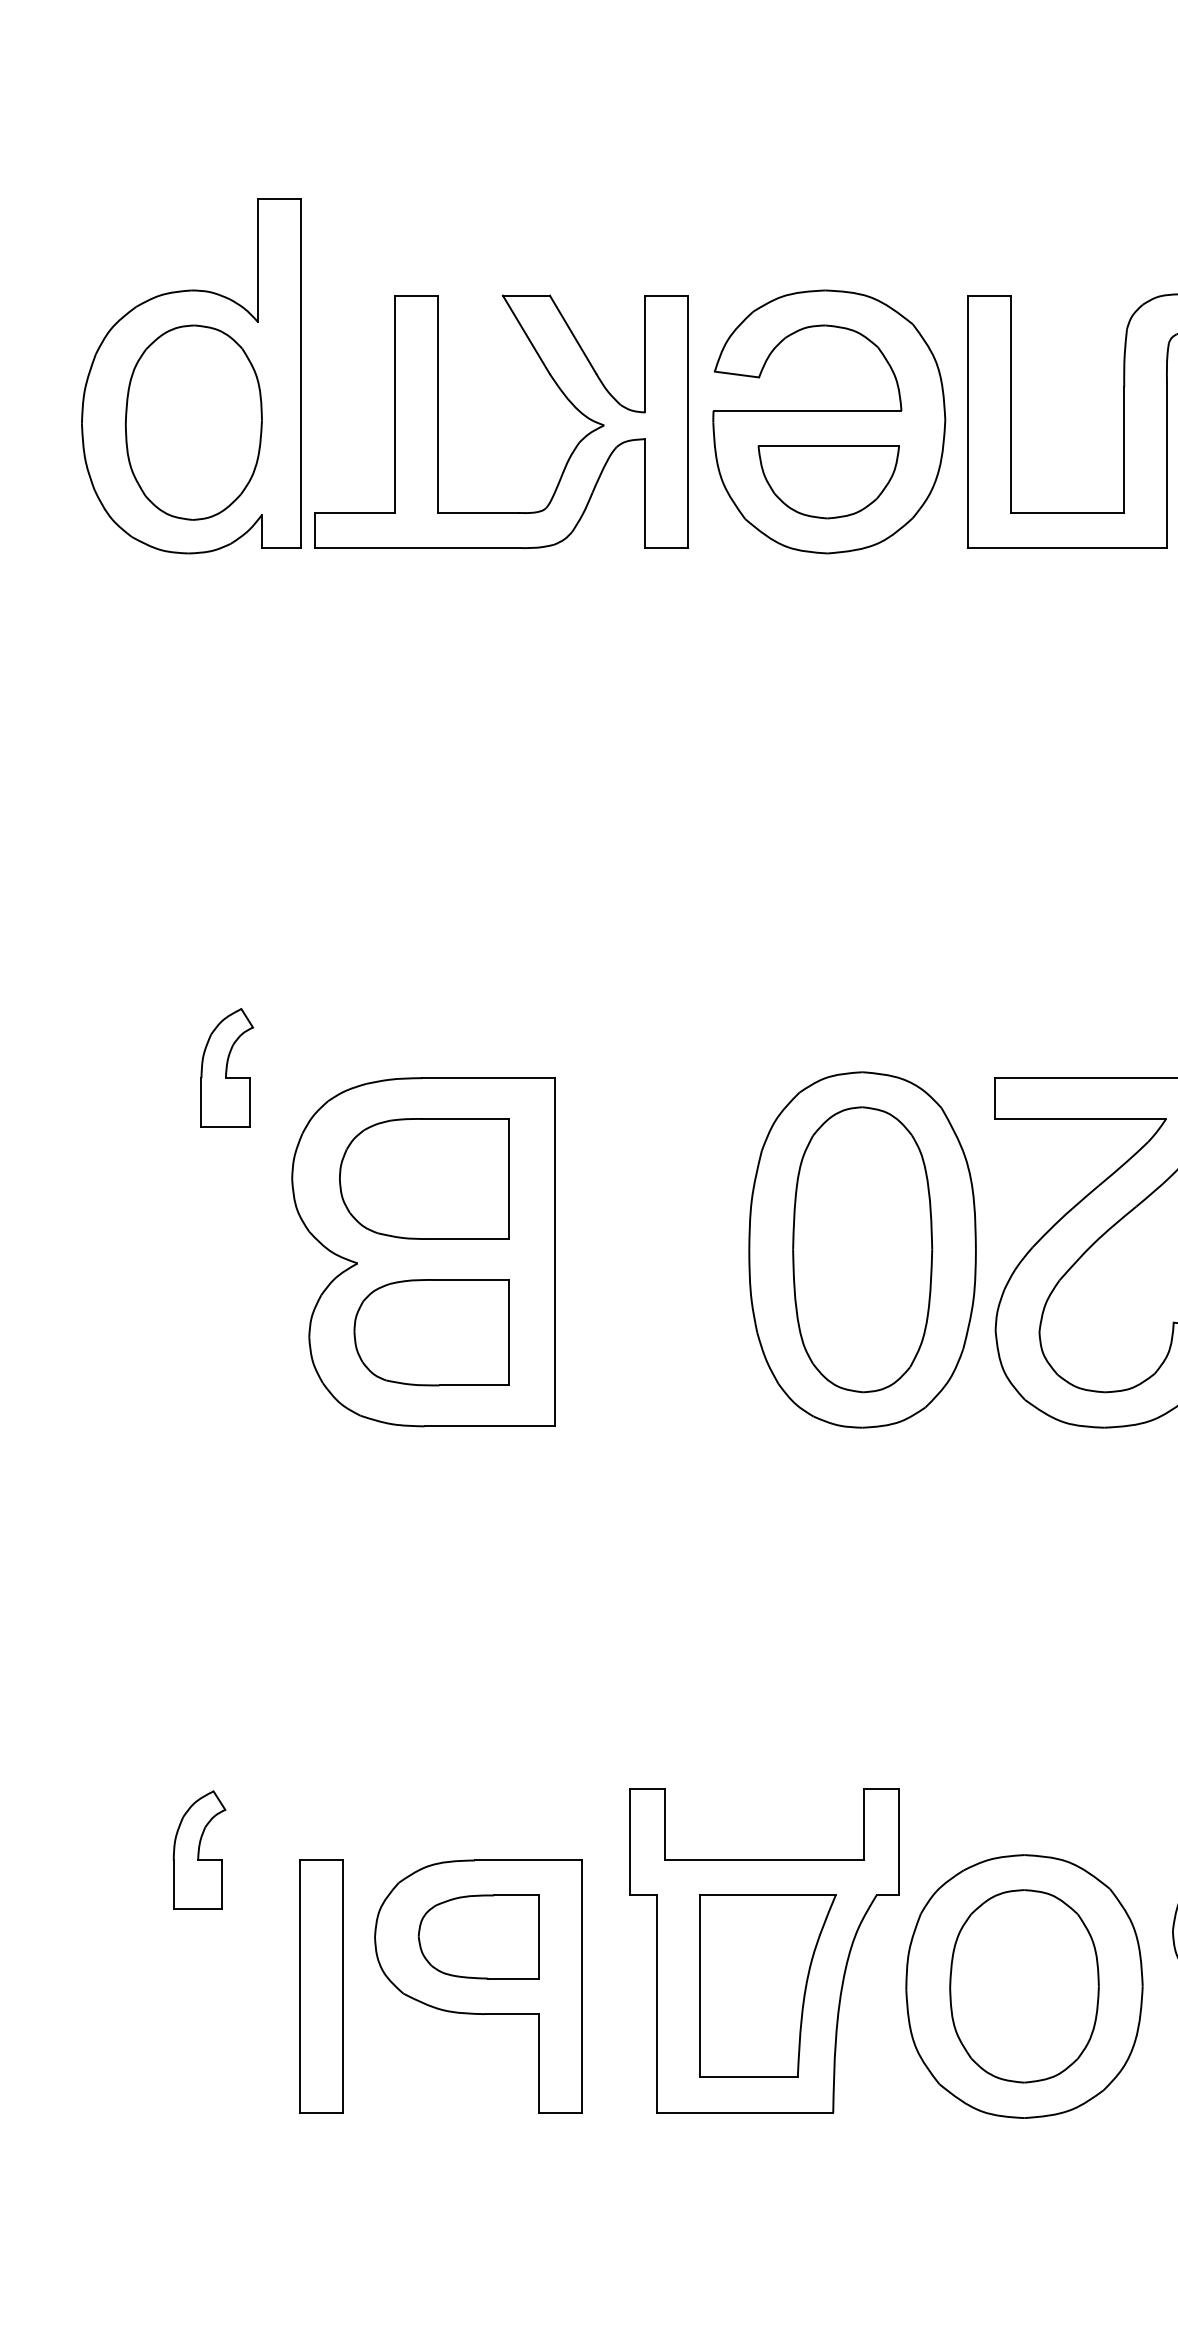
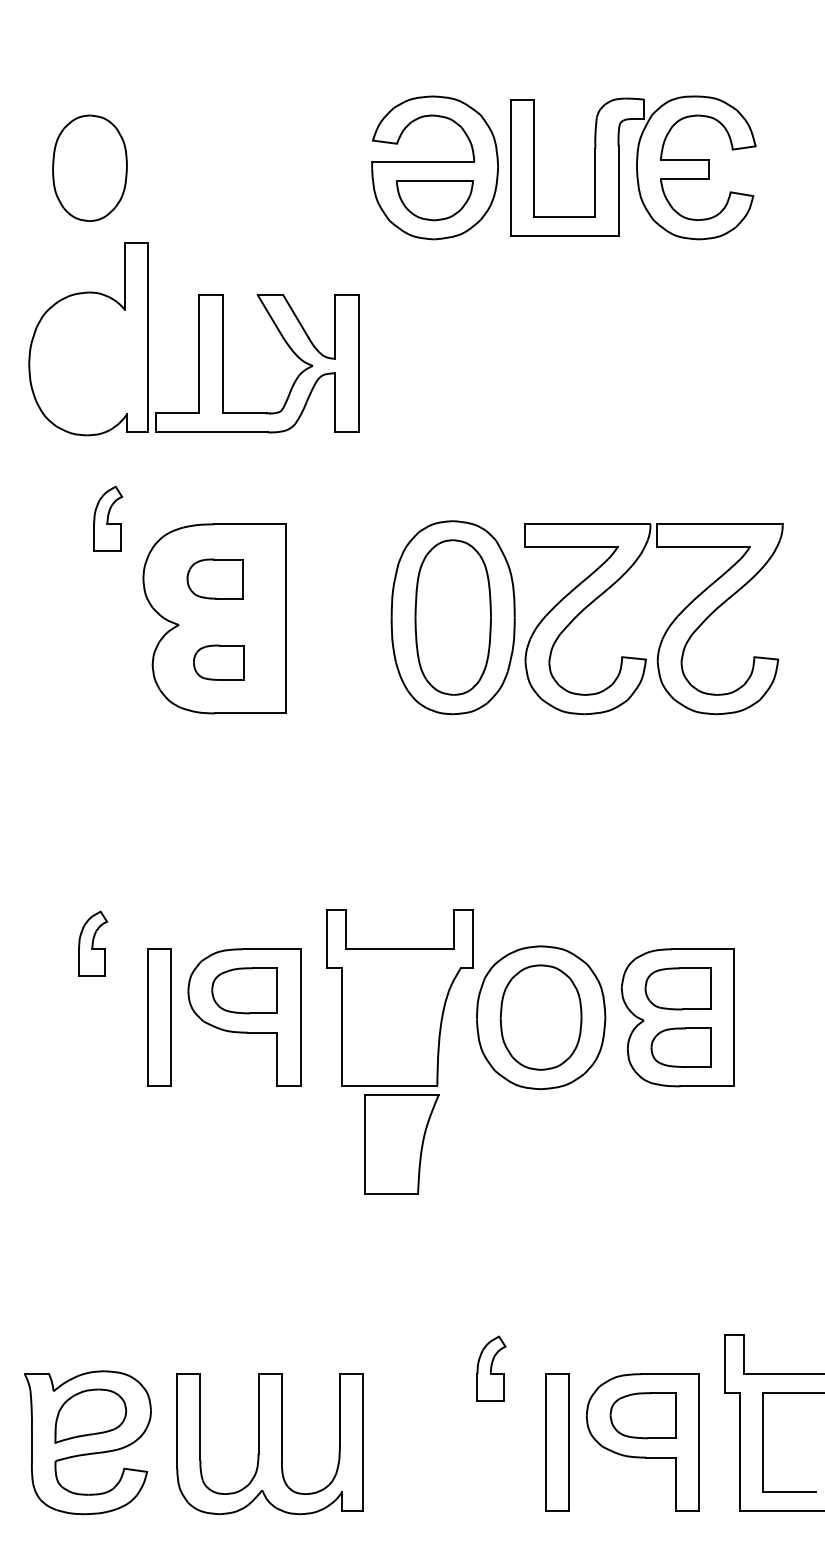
part: (384, 376) -> (193, 339), moved
part: (423, 1177) -> (214, 578), size x0.6
part: (430, 1332) -> (218, 662), size x0.6
part: (767, 1986) -> (401, 1144), moved

